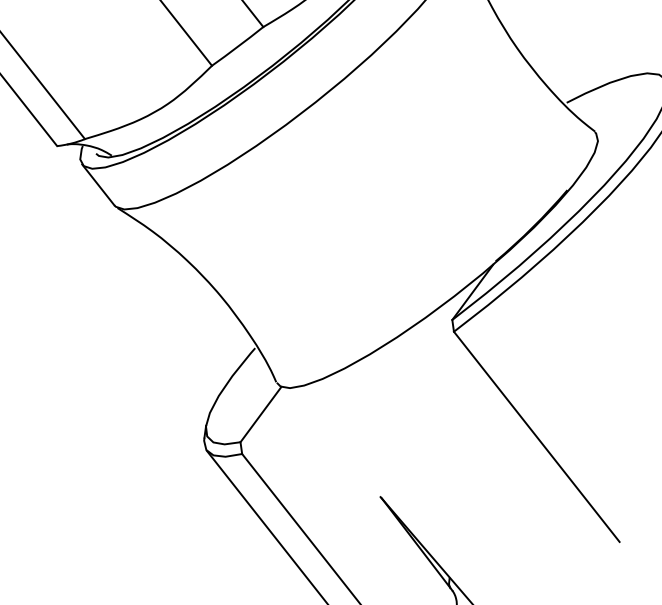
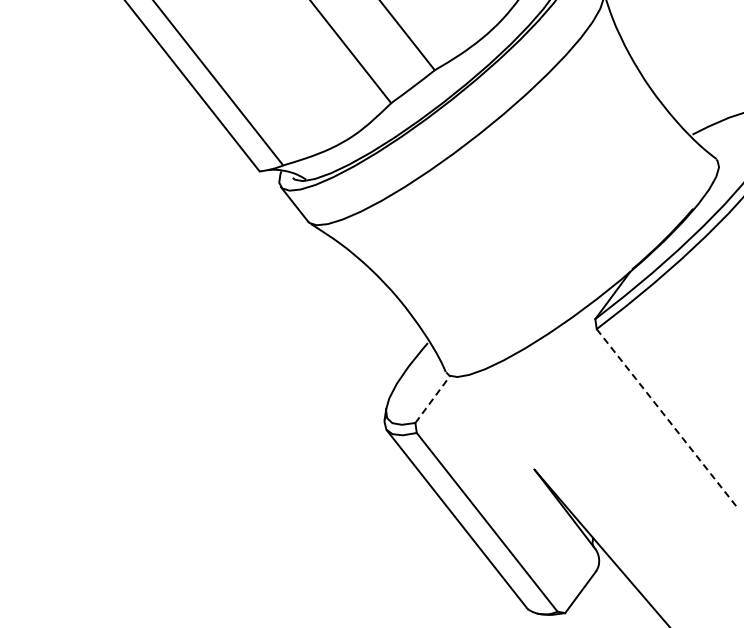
line: (261, 414) -> (433, 399), solid -> dashed
line: (537, 436) -> (667, 418), solid -> dashed

